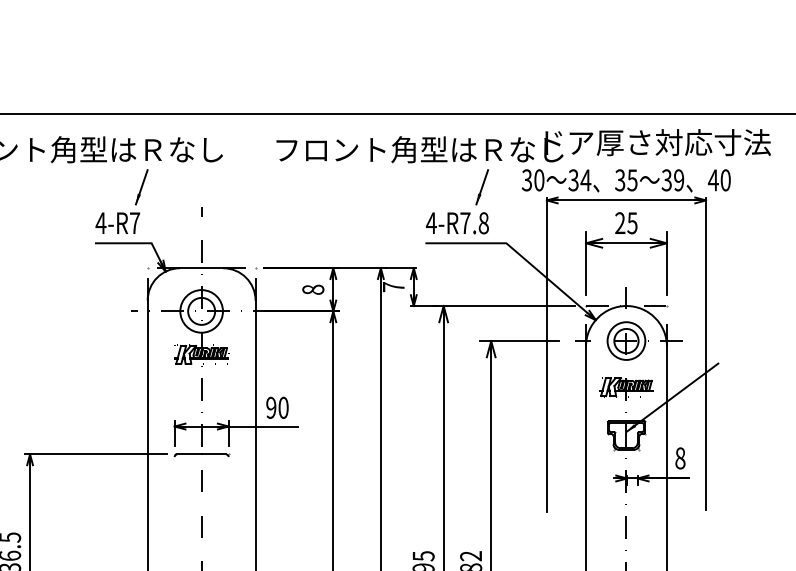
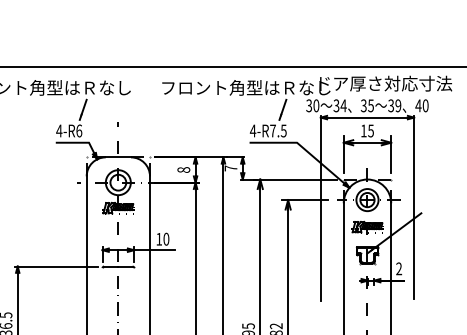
text: (135, 222) -> (79, 130), 4-R7 -> 4-R6
text: (483, 222) -> (283, 130), 4-R7.8 -> 4-R7.5
text: (619, 222) -> (363, 130), 25 -> 15
text: (271, 406) -> (159, 238), 90 -> 10
text: (681, 457) -> (399, 268), 8 -> 2

